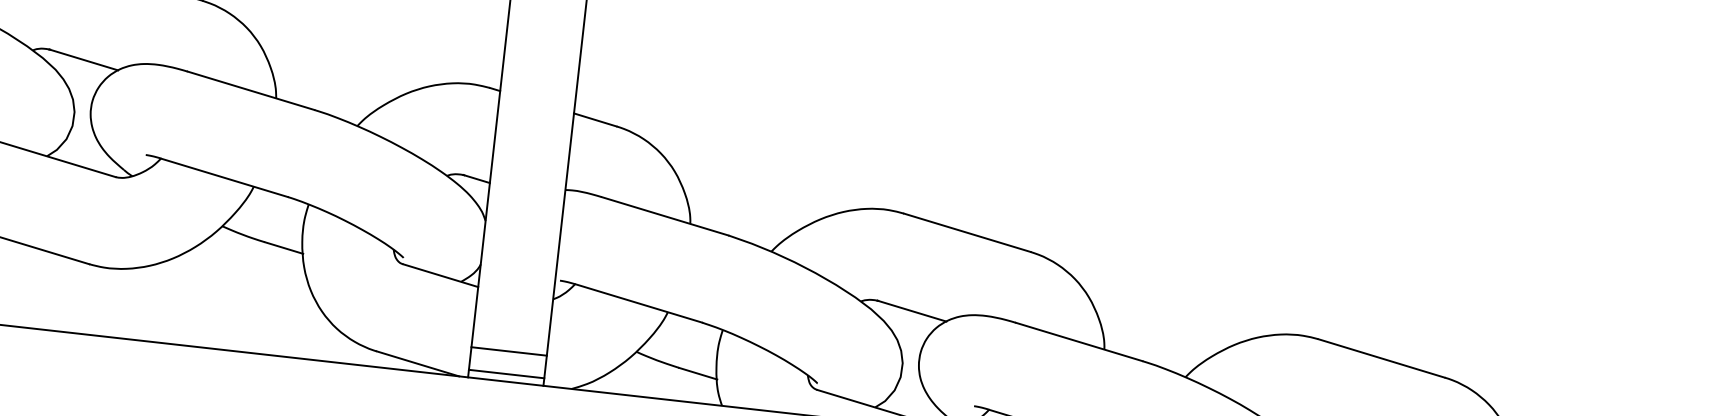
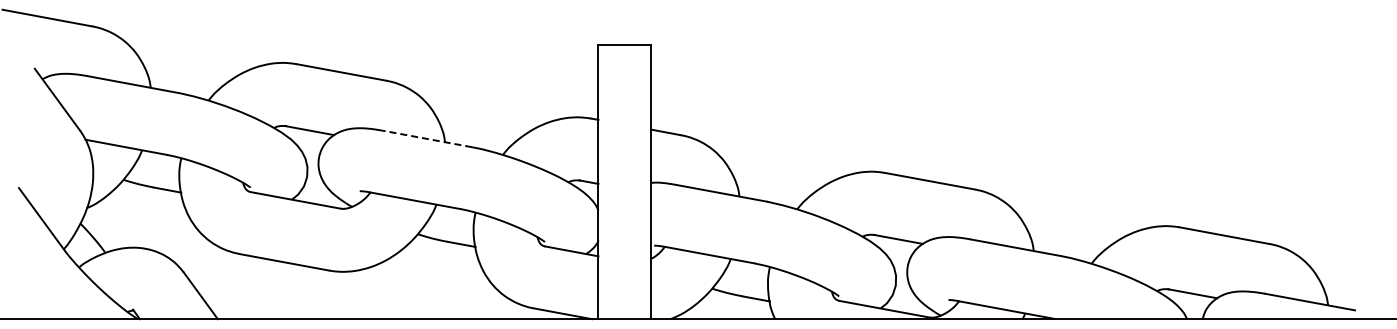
line: (251, 90) -> (427, 138), solid -> dashed
line: (508, 351) -> (624, 298), removed
line: (506, 373) -> (624, 313), removed

